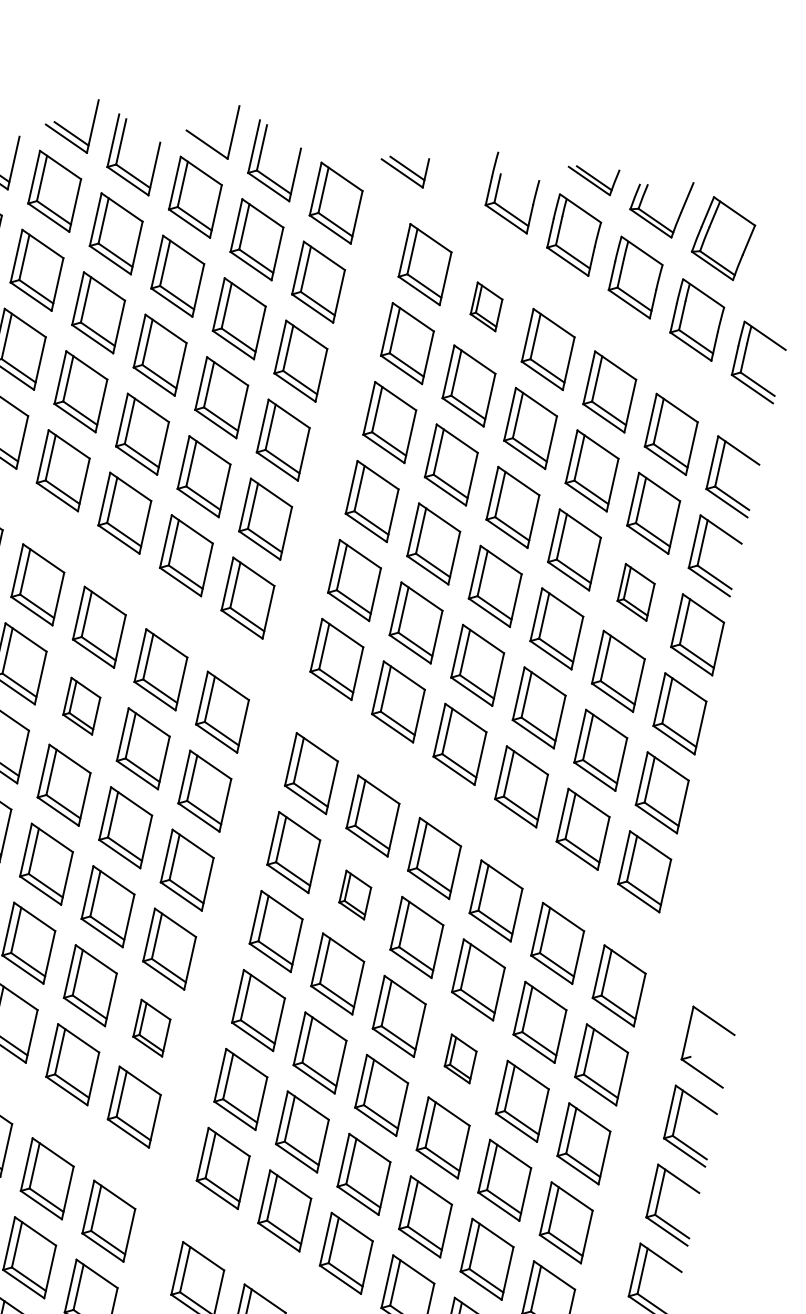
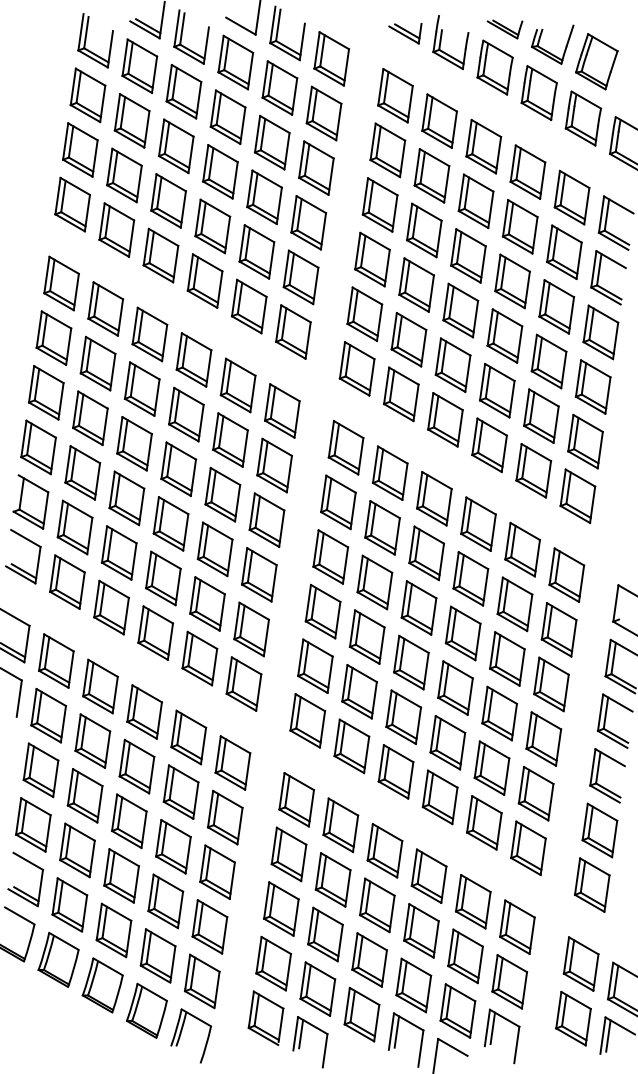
part: (404, 171) -> (405, 33), moved
part: (486, 305) -> (439, 120), size x1.67
part: (635, 591) -> (556, 306), size x1.43
part: (81, 706) -> (186, 414), size x1.43
part: (355, 894) -> (382, 527), size x1.67
part: (151, 1028) -> (251, 629), size x1.43
part: (459, 1058) -> (462, 633), size x1.67

